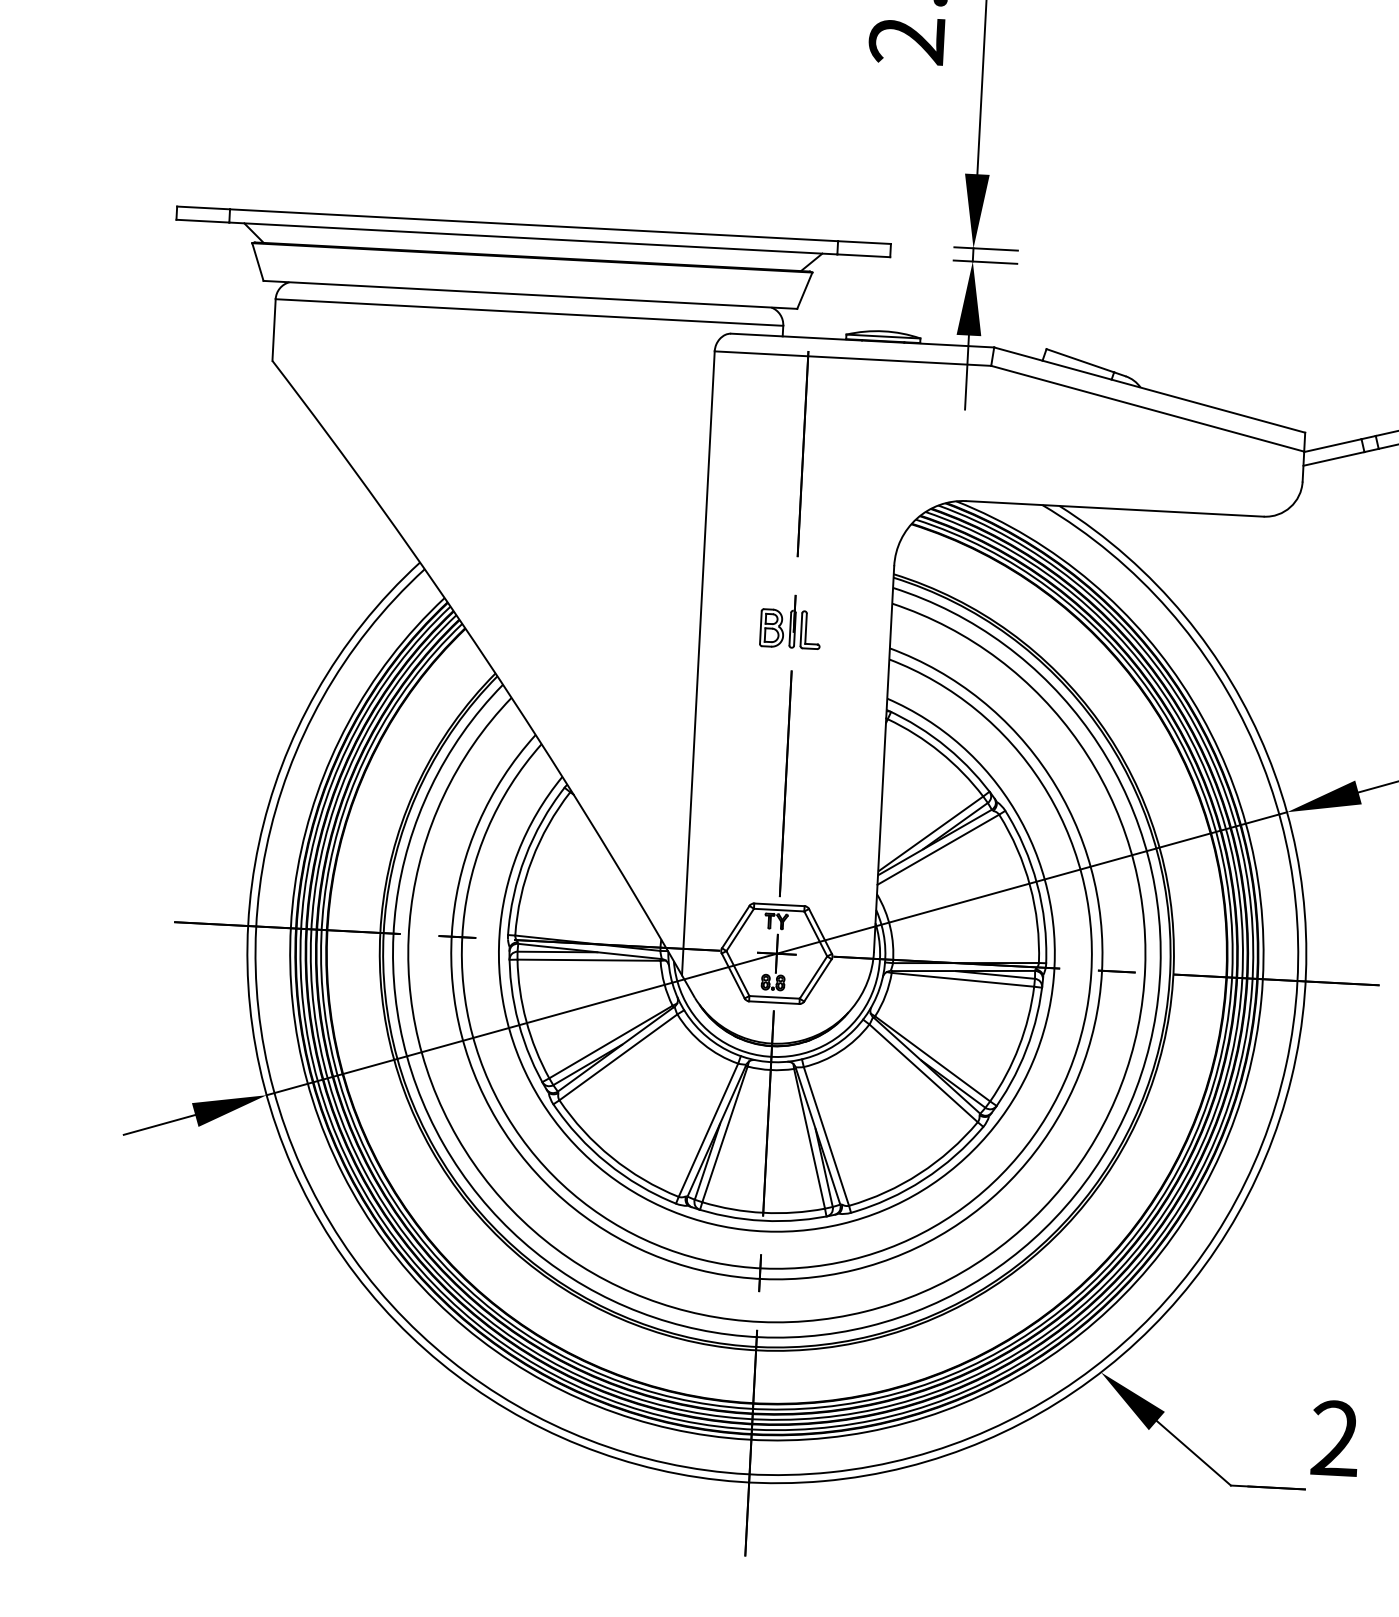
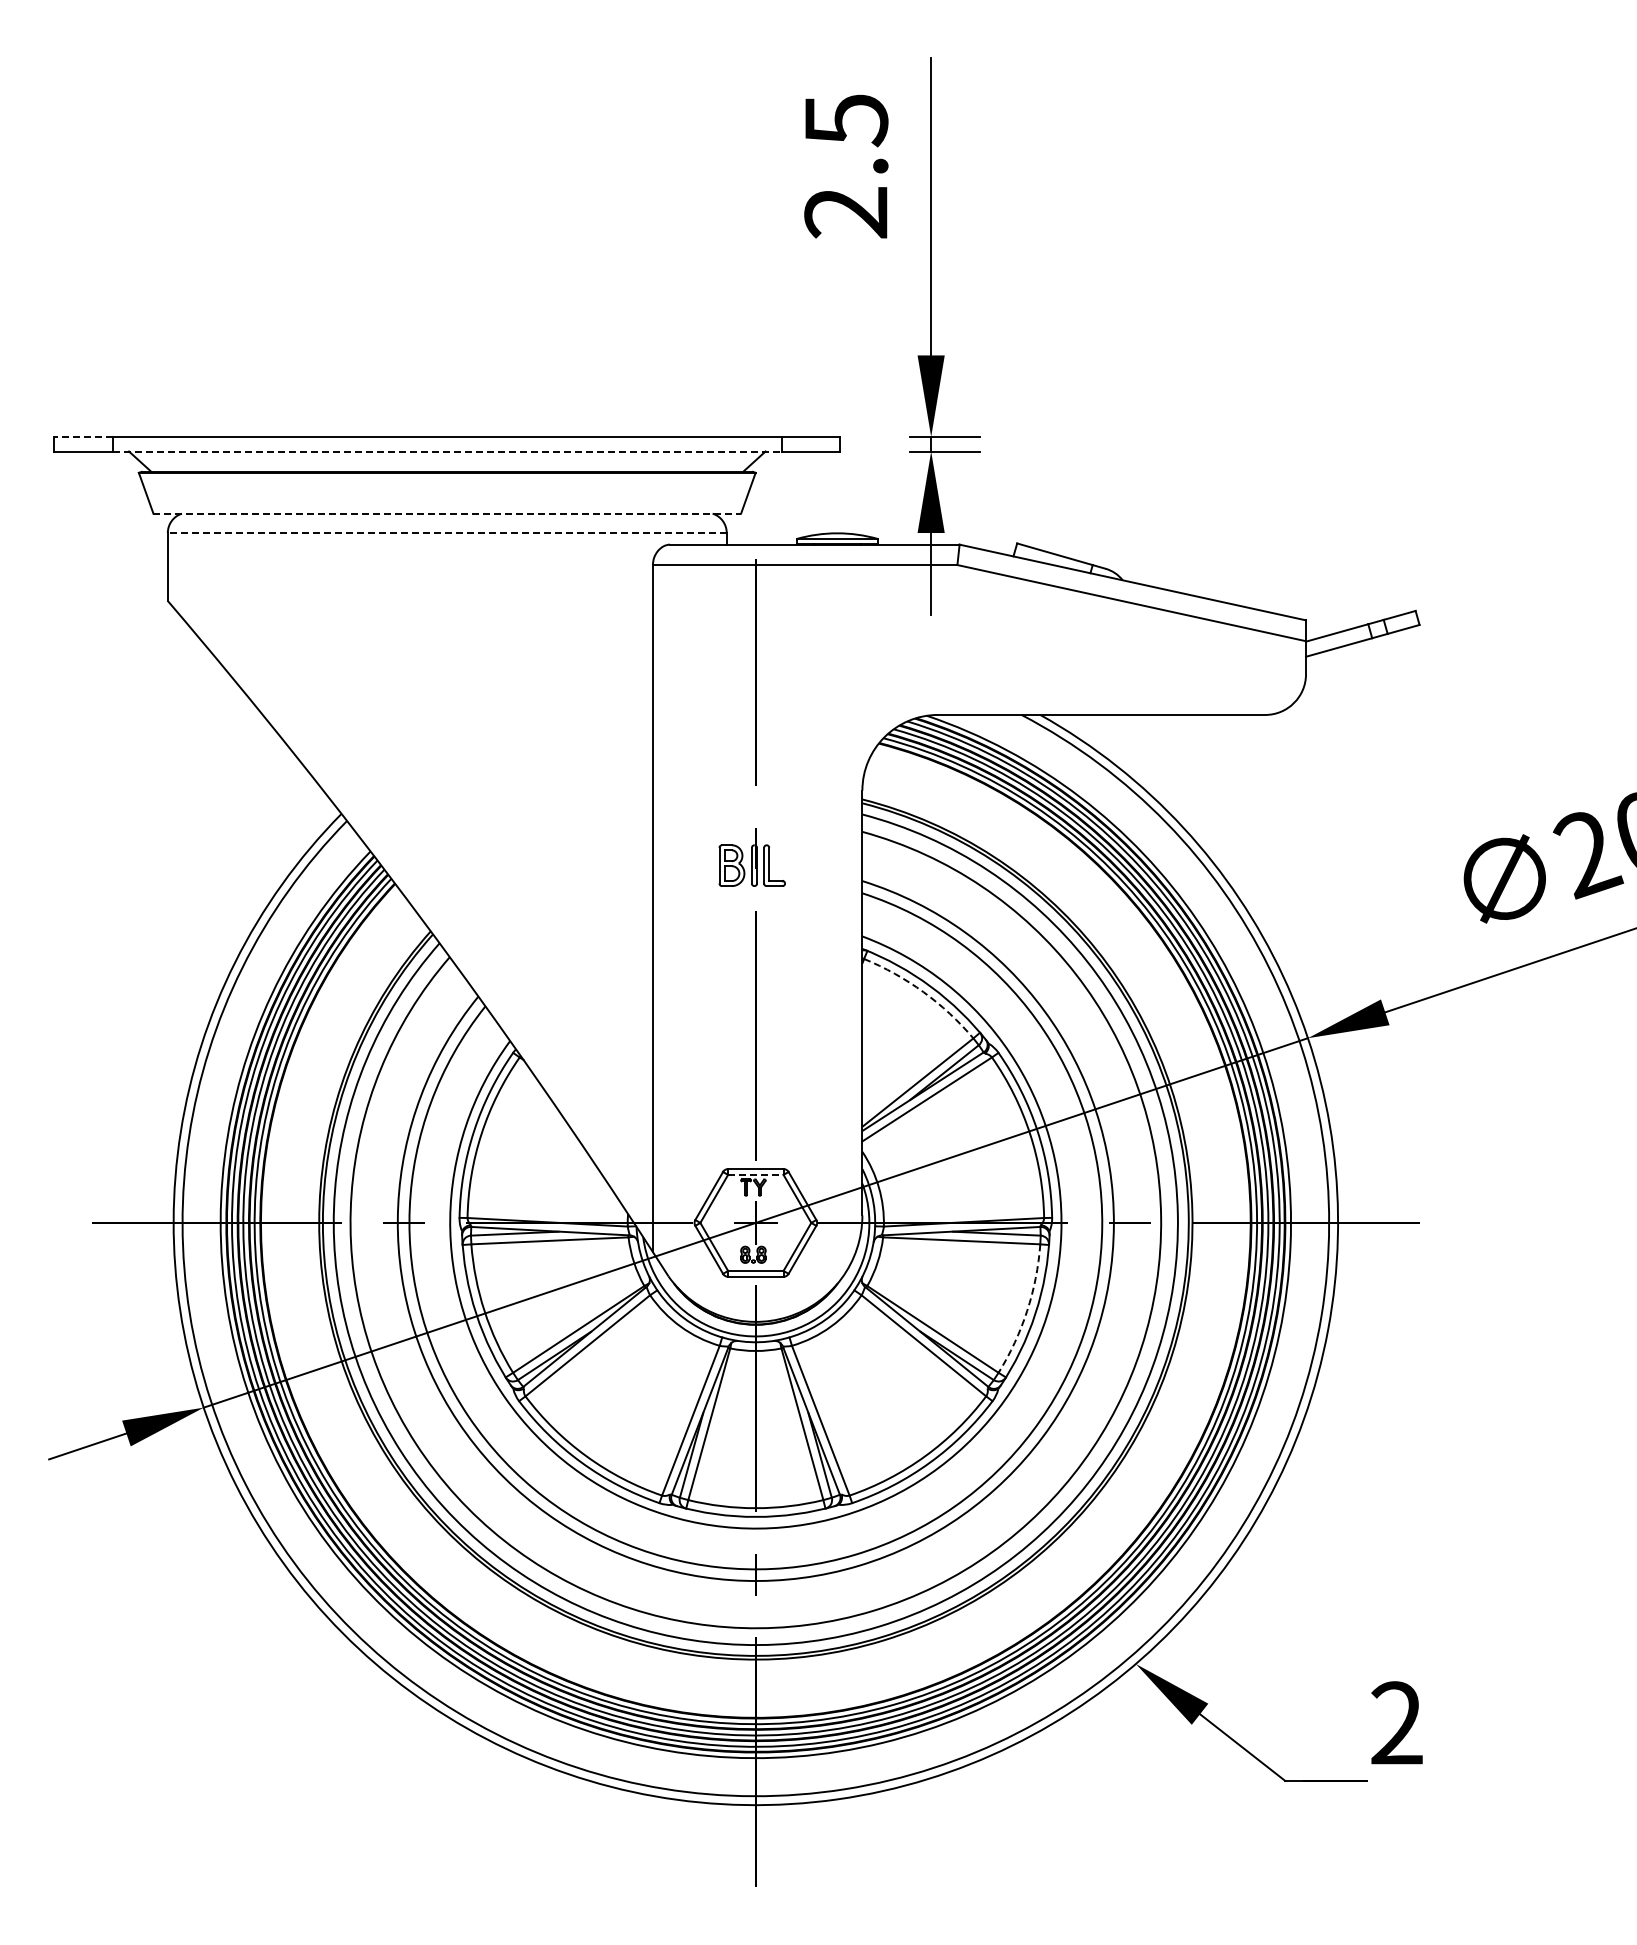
line: (202, 207) -> (82, 436), solid -> dashed
line: (533, 238) -> (447, 451), solid -> dashed
line: (530, 294) -> (447, 513), solid -> dashed
line: (528, 312) -> (446, 533), solid -> dashed
arc: (940, 752) -> (923, 992), solid -> dashed
line: (778, 909) -> (755, 1174), solid -> dashed
arc: (1019, 1047) -> (1027, 1311), solid -> dashed

